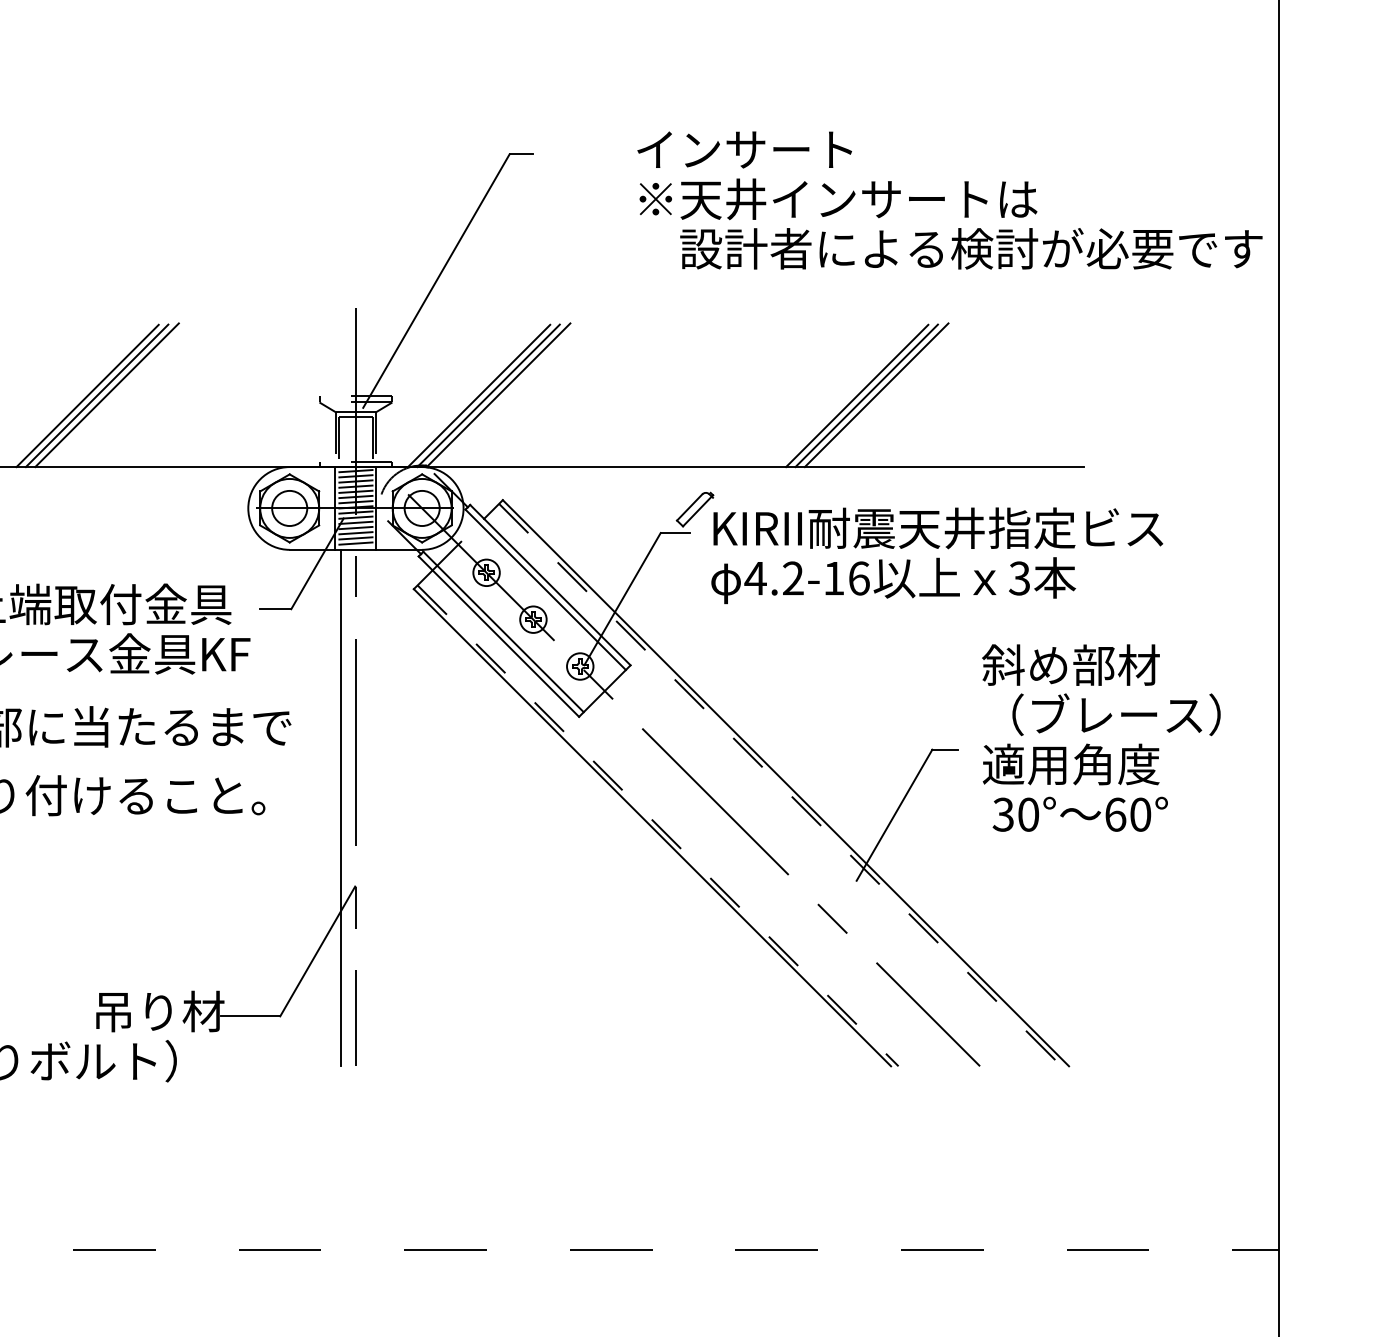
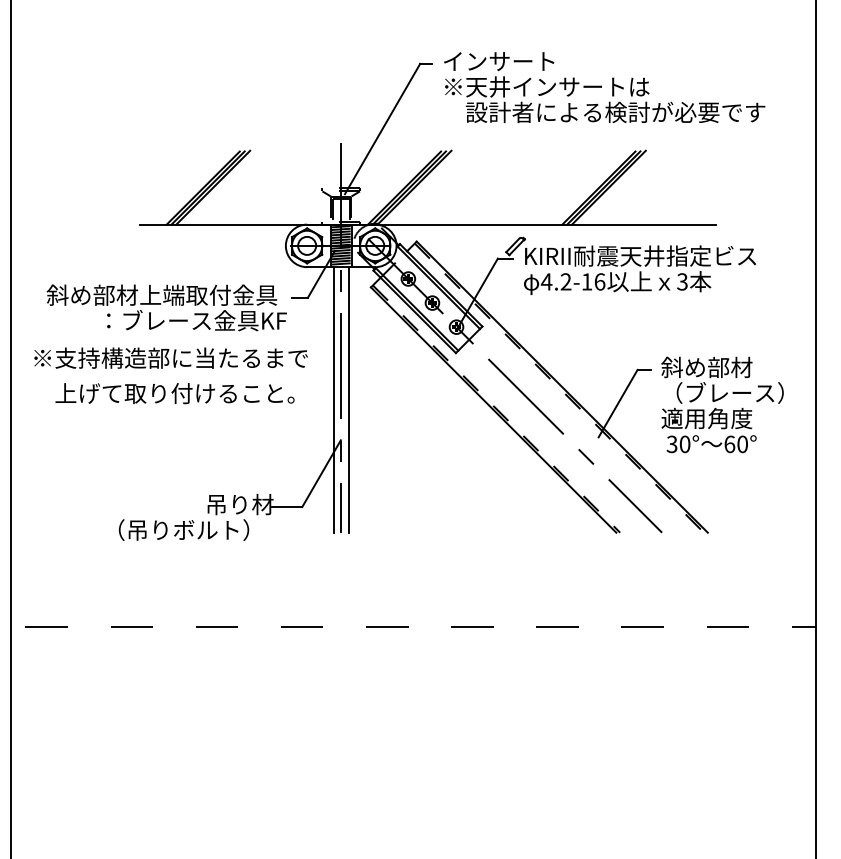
text: (949, 200) -> (604, 87), moved
text: (1101, 737) -> (722, 404), moved
line: (370, 807) -> (348, 399), added

